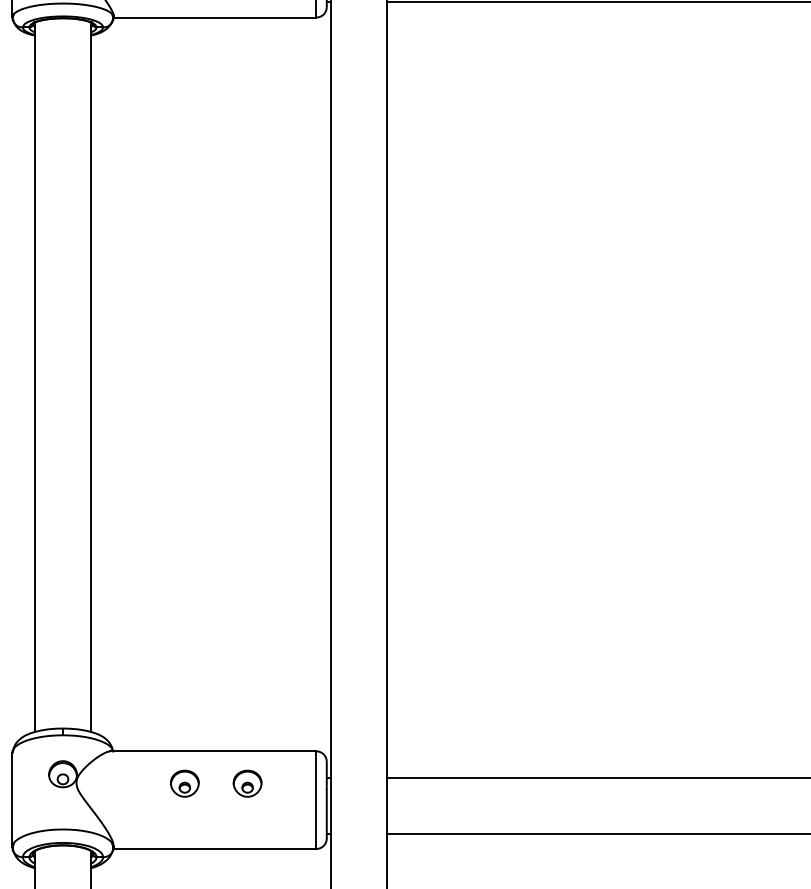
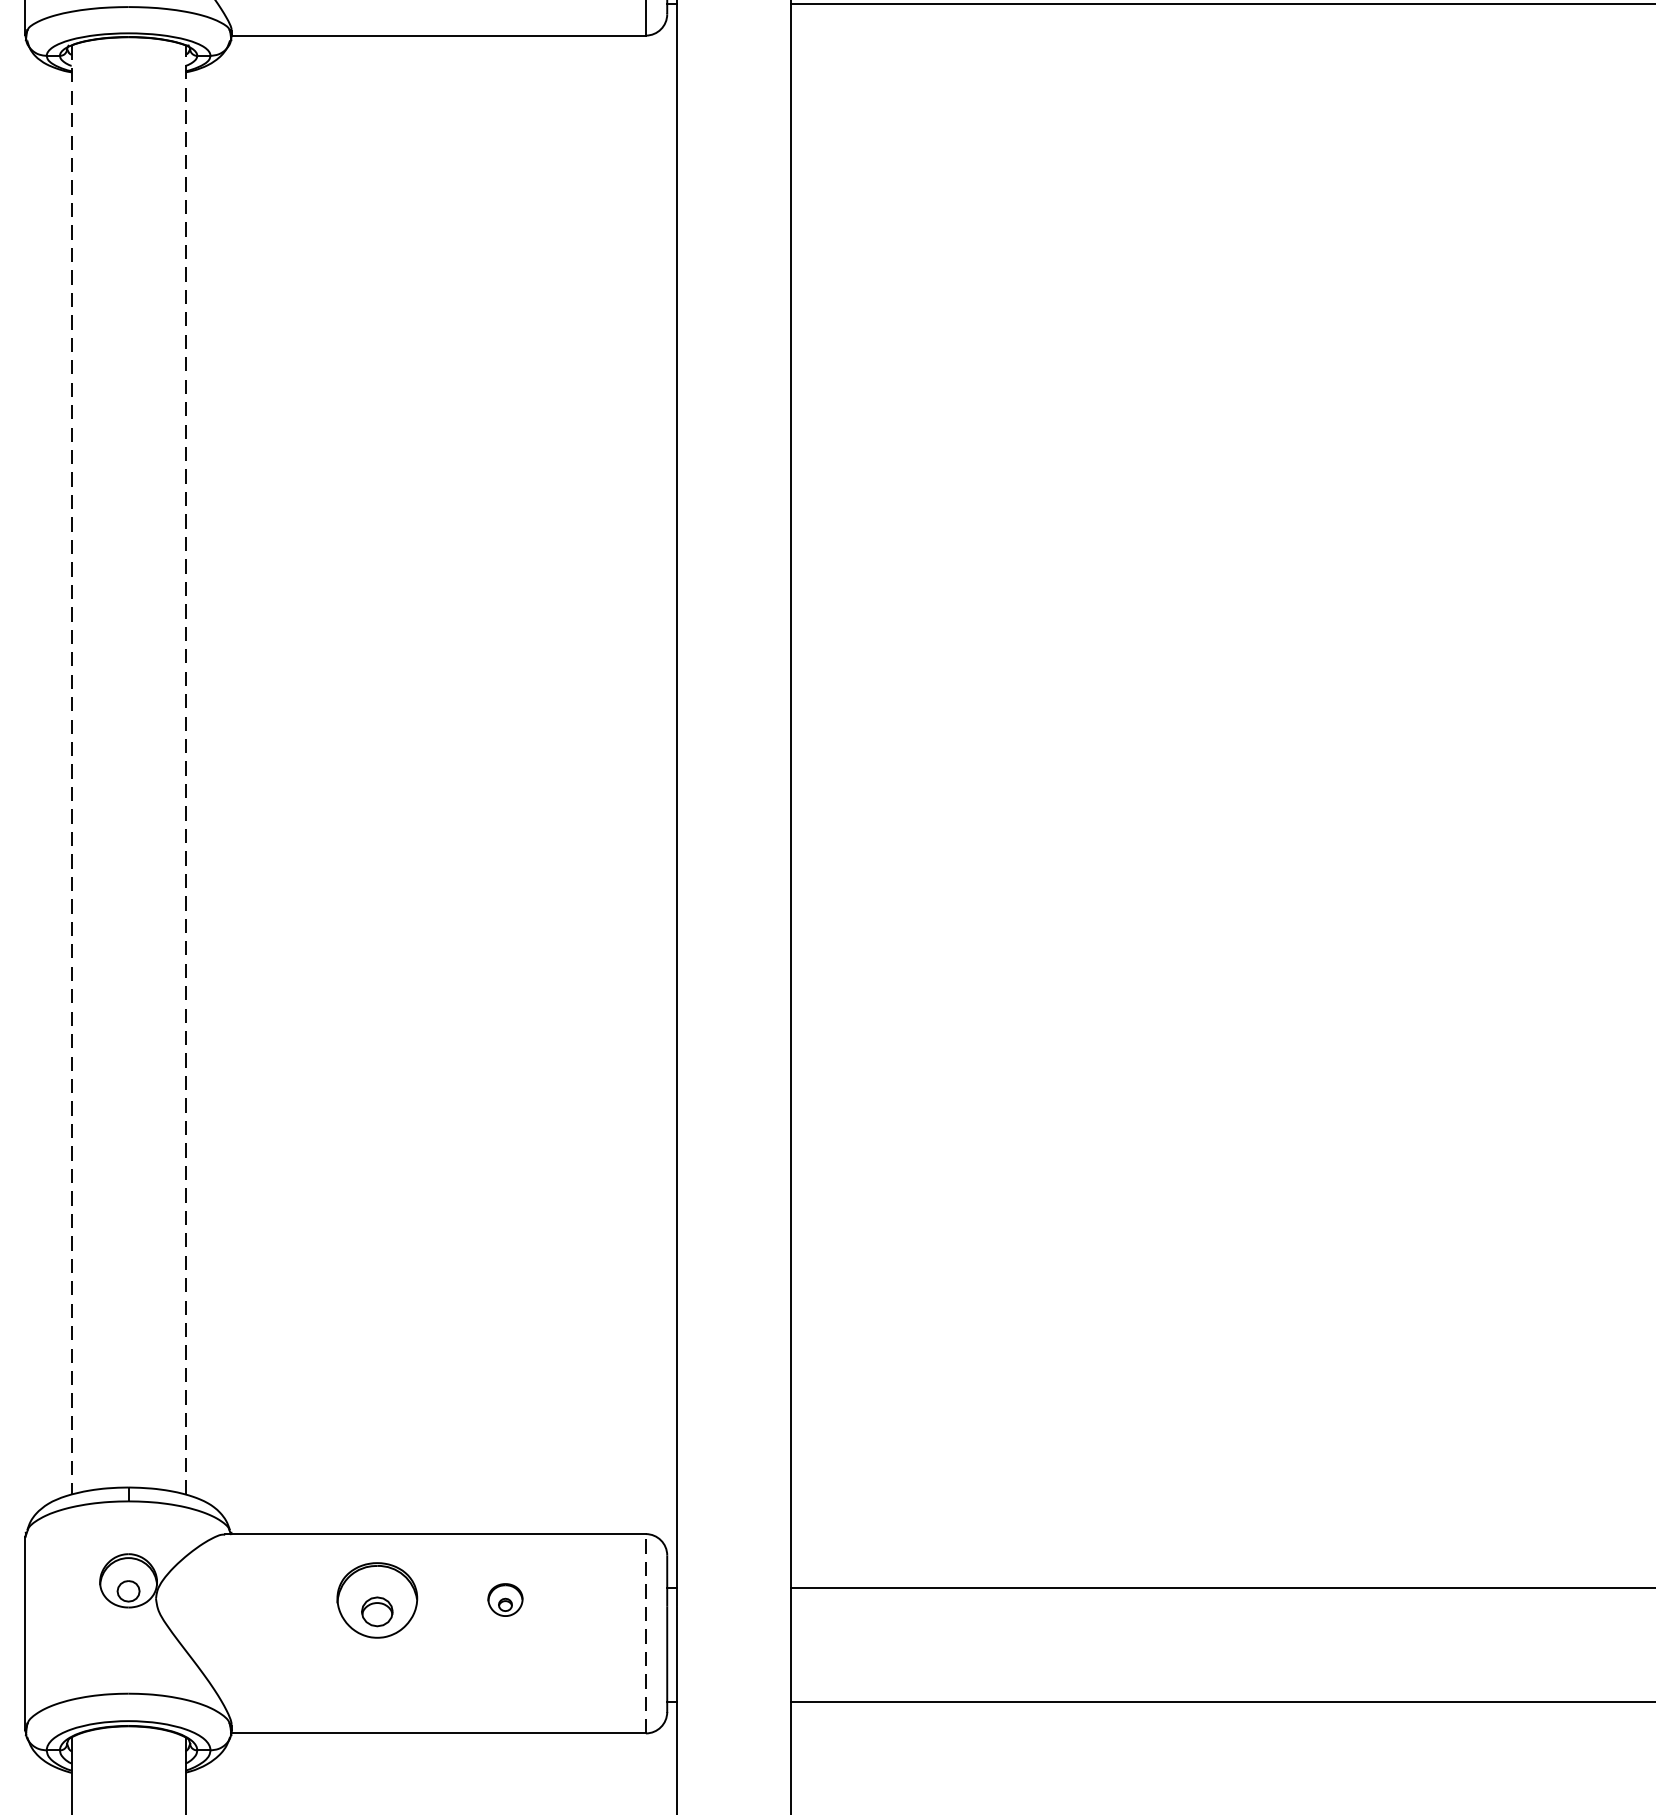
line: (35, 377) -> (72, 770), solid -> dashed
line: (90, 377) -> (184, 770), solid -> dashed
part: (184, 783) -> (376, 1599), size x1.4
part: (247, 783) -> (505, 1599), size x0.6
line: (316, 800) -> (646, 1634), solid -> dashed

